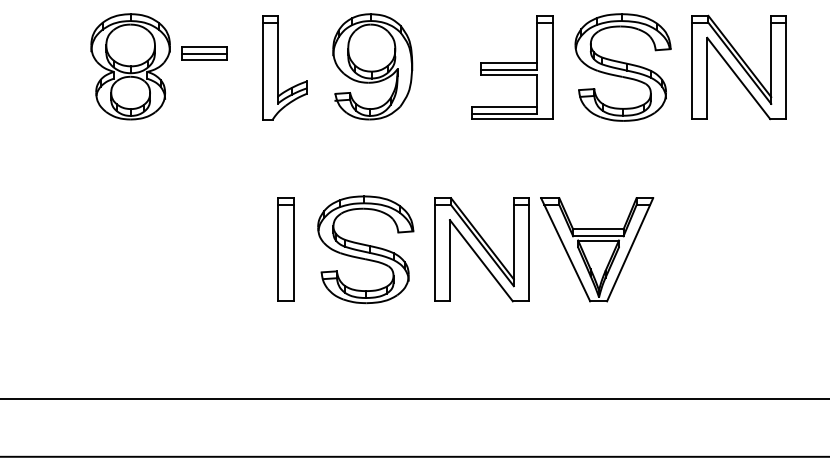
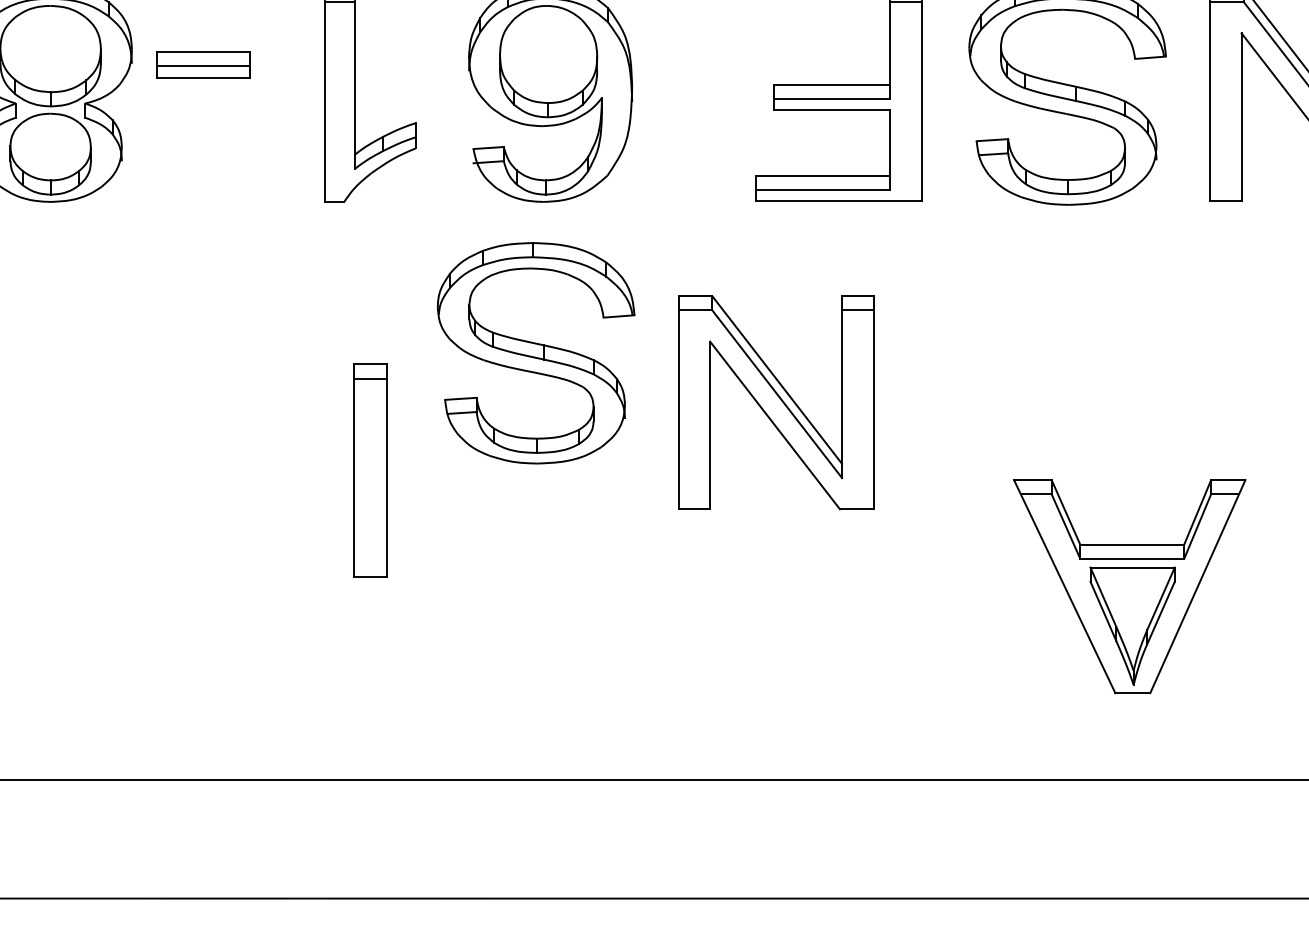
part: (365, 249) -> (535, 352), moved
part: (481, 249) -> (775, 402), moved
part: (597, 249) -> (1130, 586), moved

